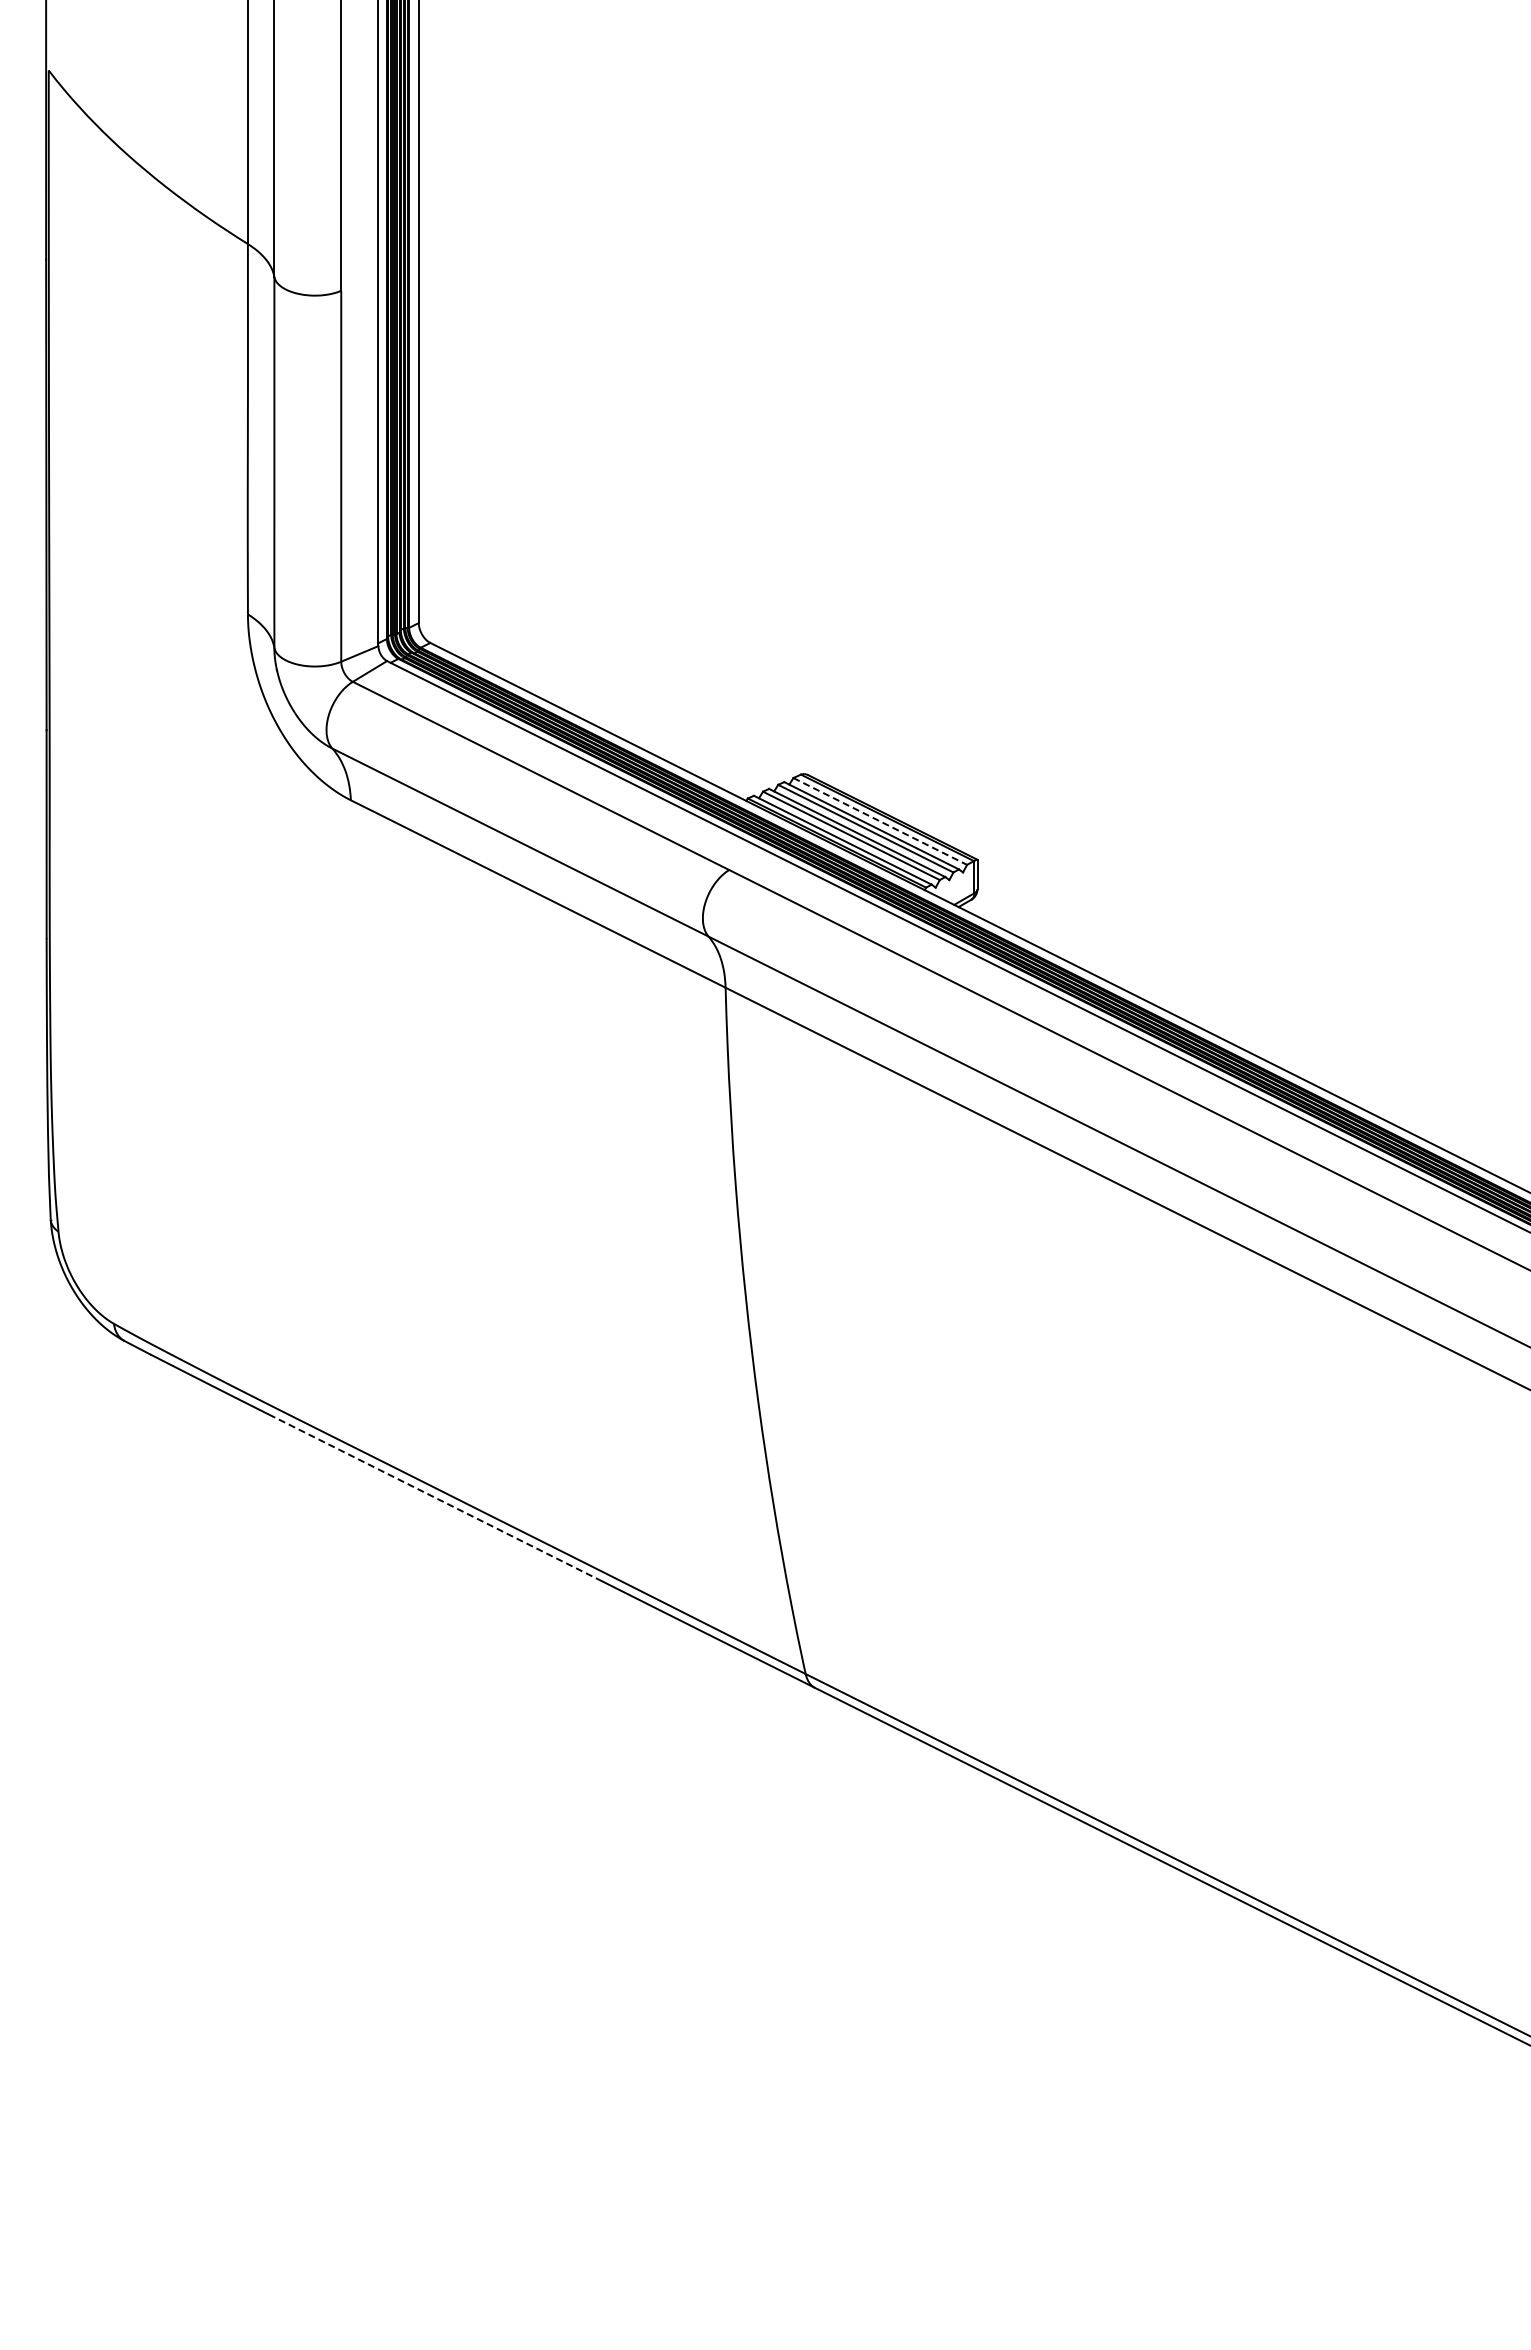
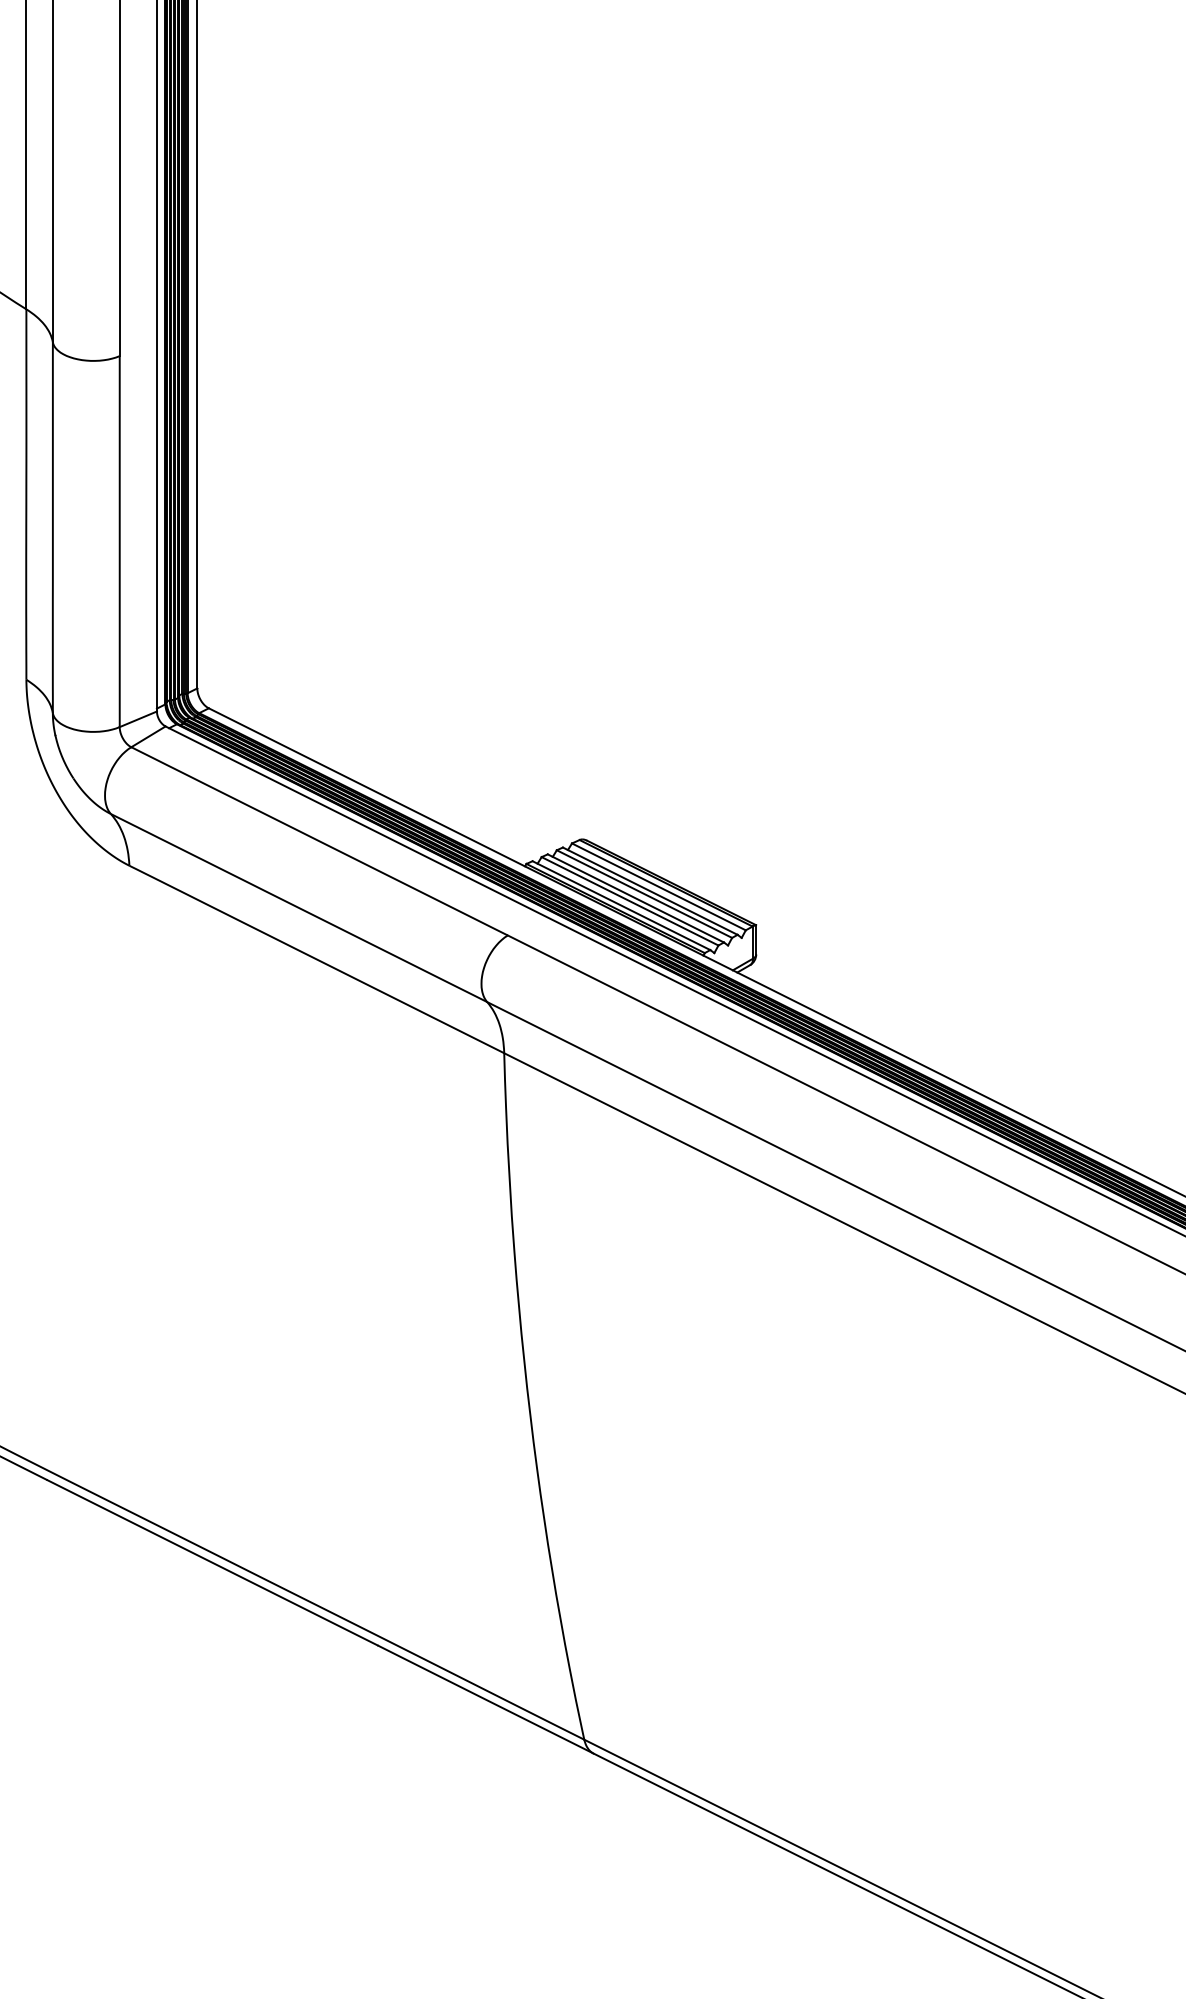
line: (880, 821) -> (659, 886), dashed -> solid
line: (434, 1497) -> (213, 1563), dashed -> solid

